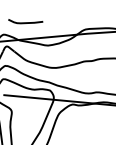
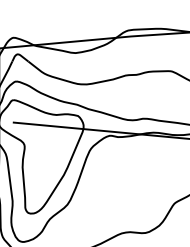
curve: (25, 22) -> (43, 20), removed

